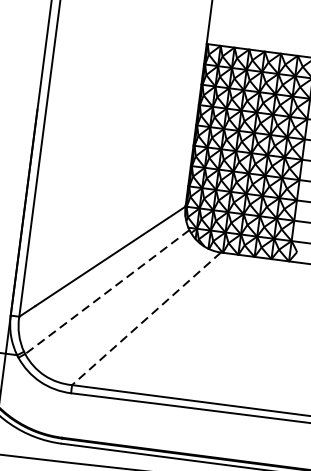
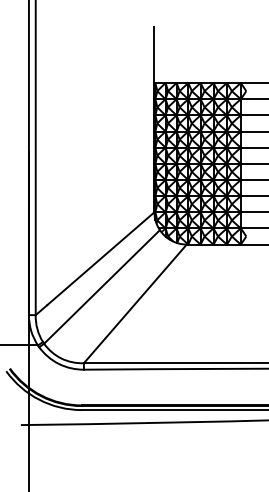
line: (106, 292) -> (101, 287), dashed -> solid
line: (146, 318) -> (135, 303), dashed -> solid

